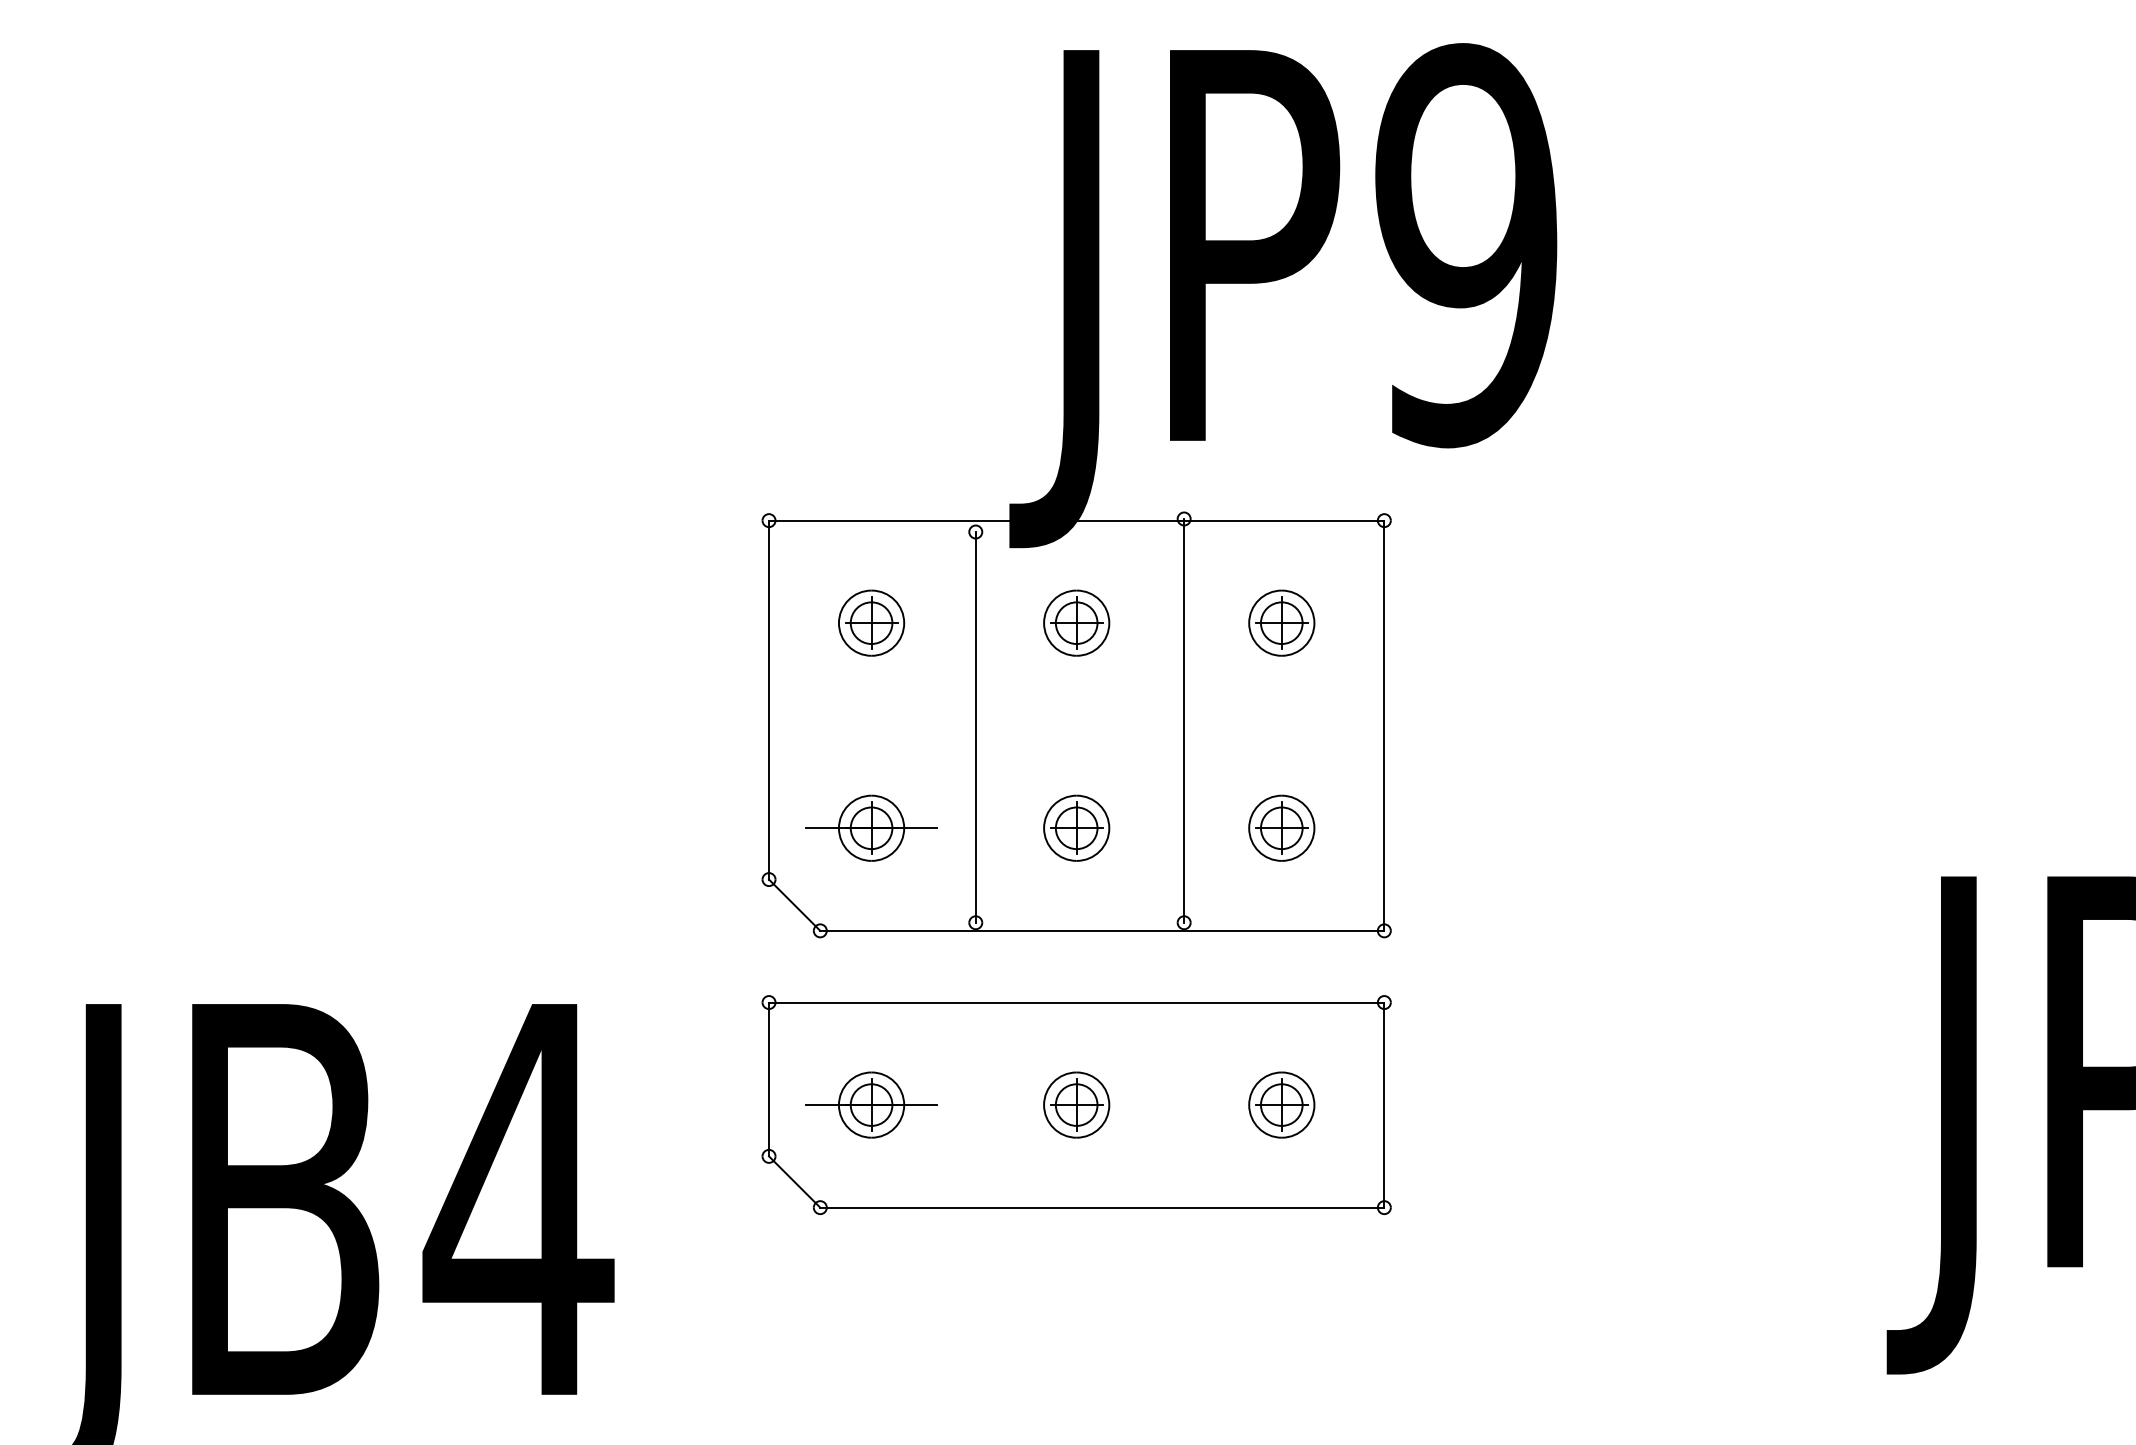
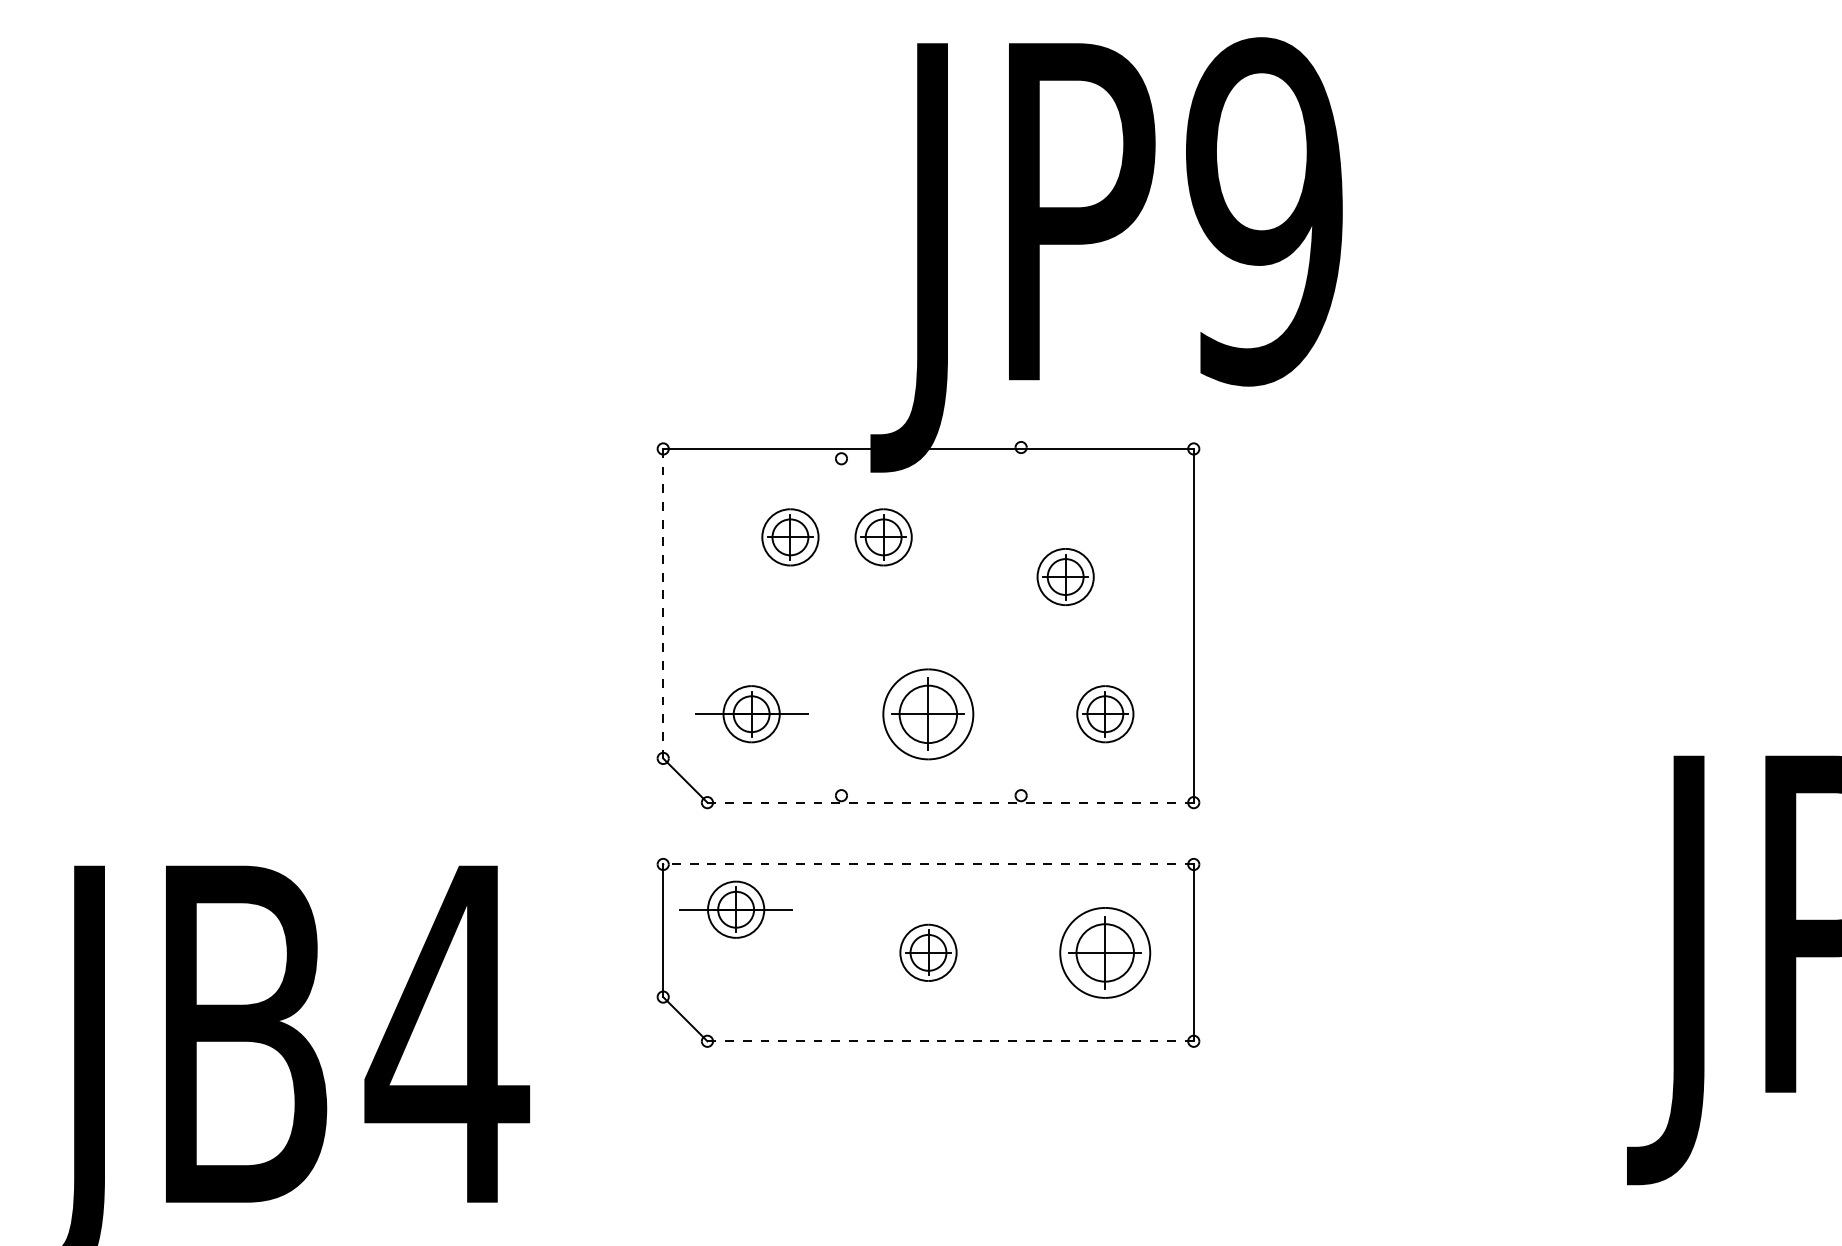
part: (871, 622) -> (790, 536), moved
part: (1076, 622) -> (883, 536), moved
part: (1281, 622) -> (1065, 576), moved
line: (769, 699) -> (663, 603), solid -> dashed
line: (1184, 720) -> (1021, 621), removed
line: (975, 727) -> (841, 627), removed
part: (1076, 827) -> (928, 713), size x1.6
line: (1101, 930) -> (949, 802), solid -> dashed
line: (1076, 1002) -> (928, 864), solid -> dashed
part: (871, 1104) -> (736, 909), moved
part: (1281, 1104) -> (1105, 952), size x1.6
line: (1102, 1207) -> (950, 1041), solid -> dashed

